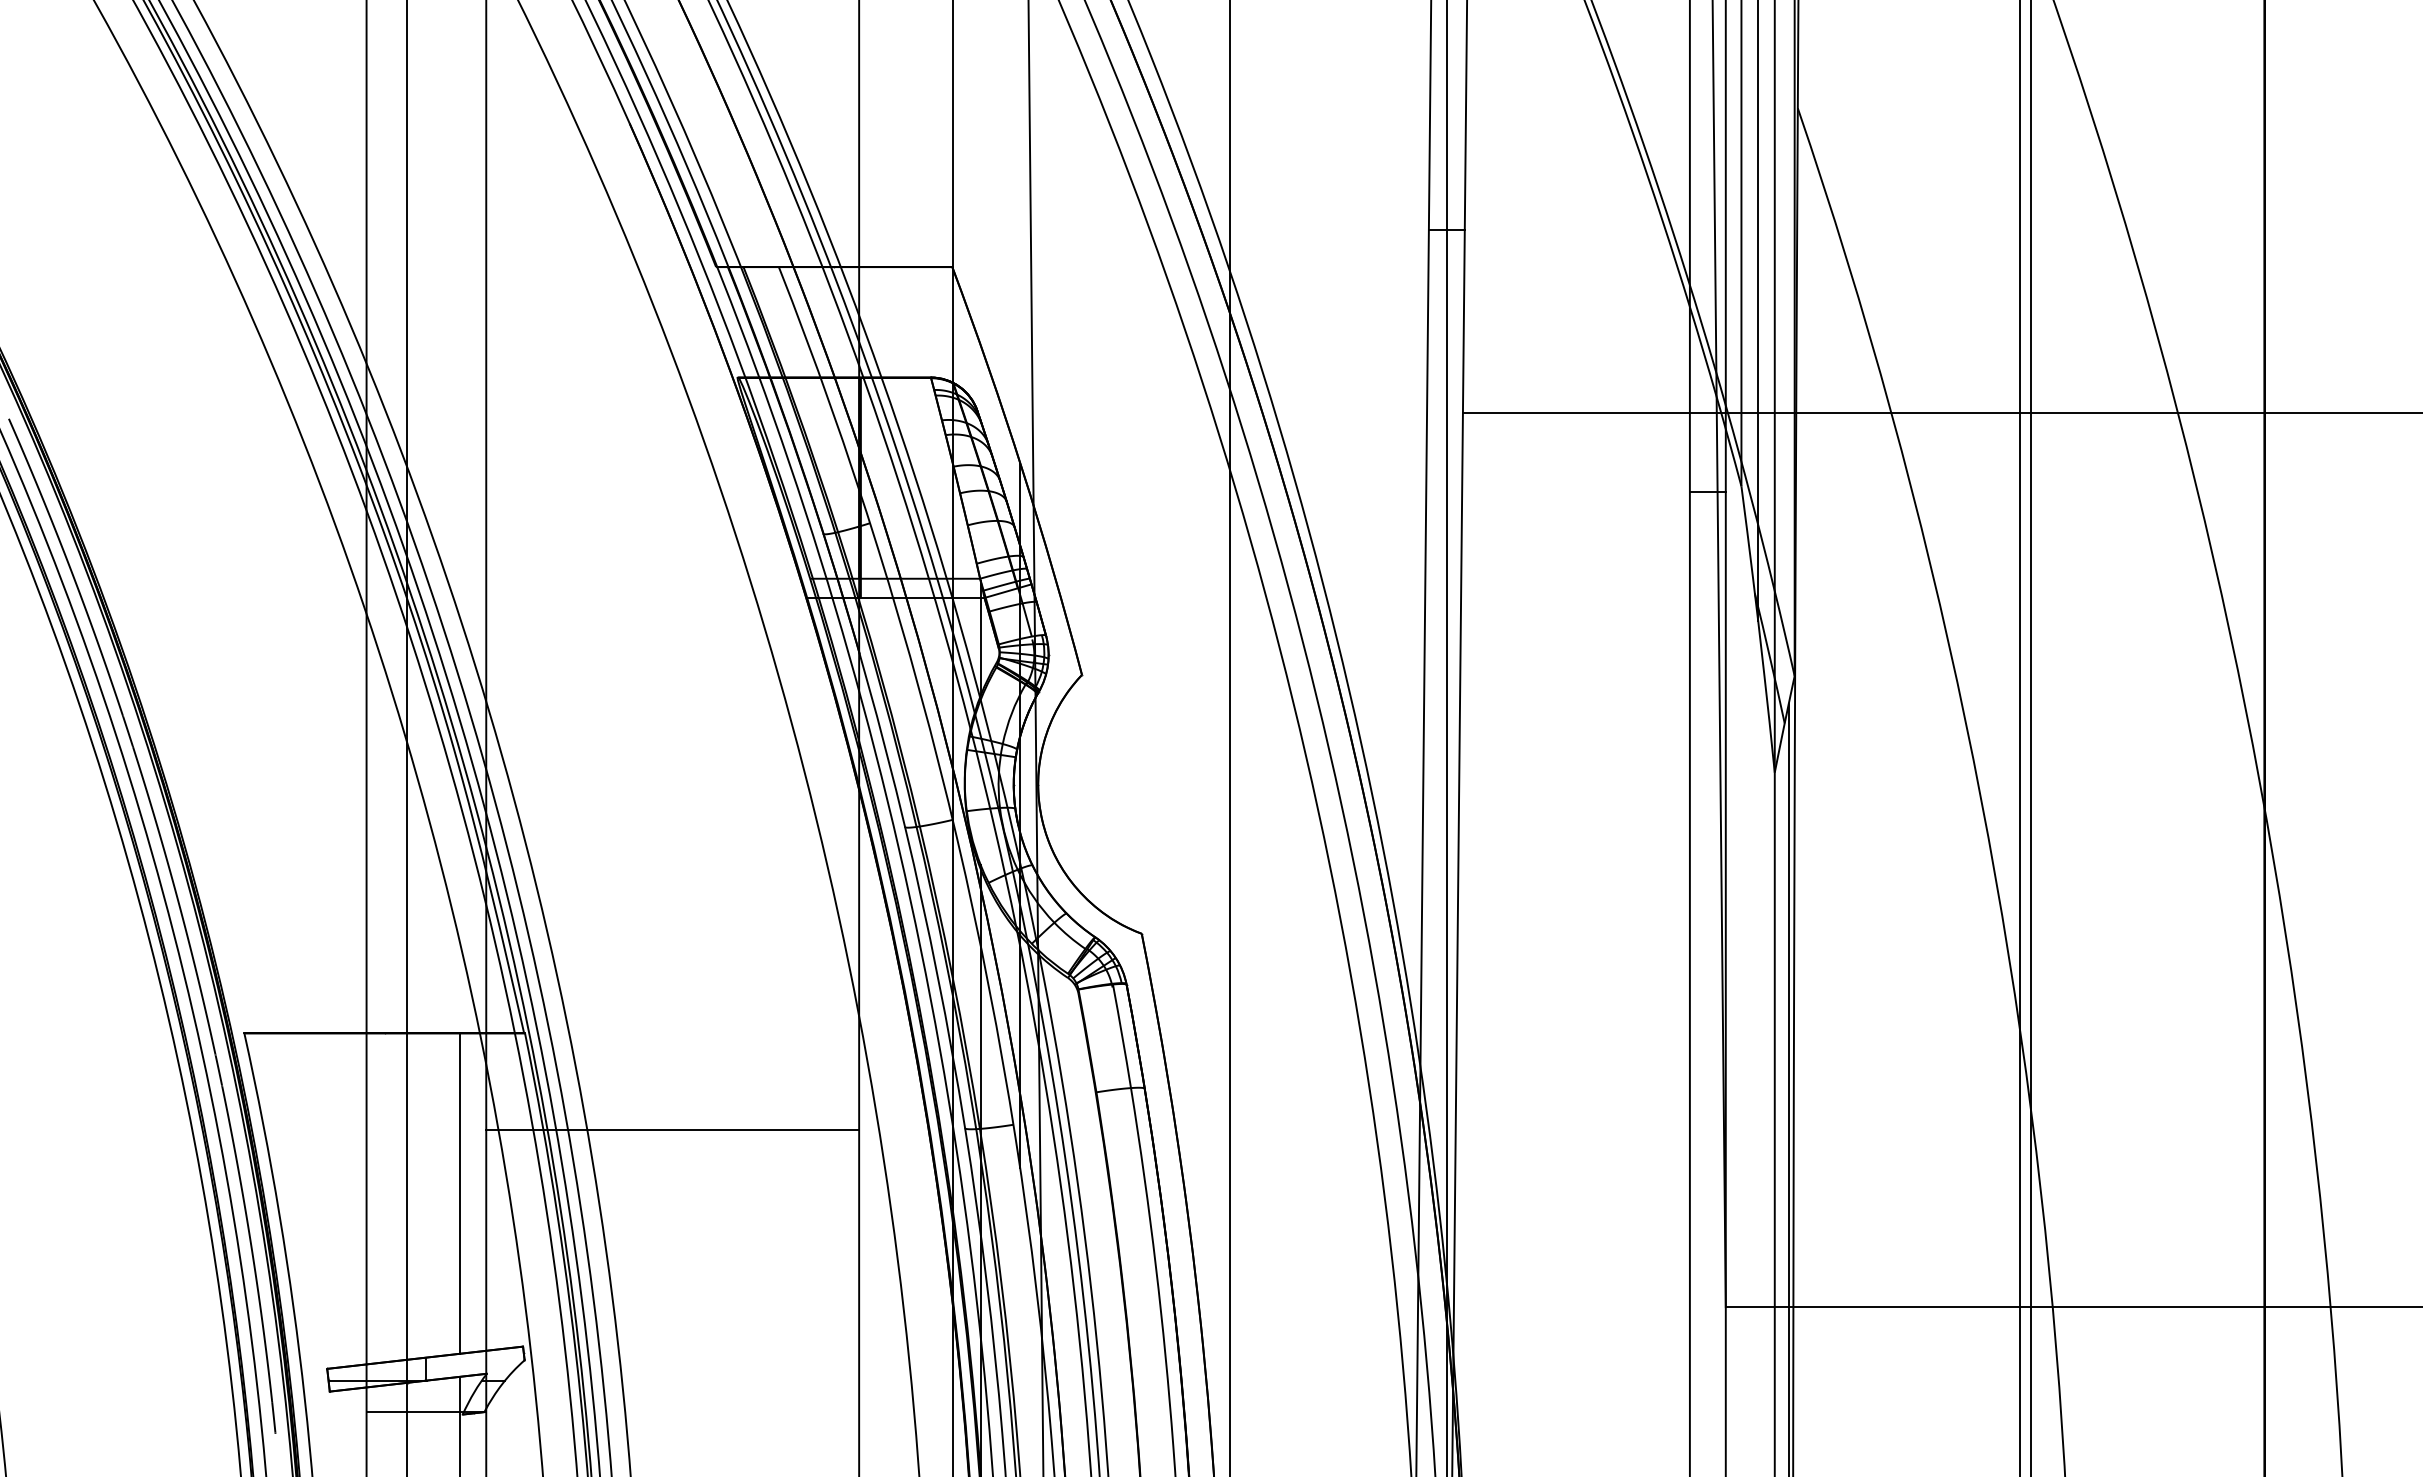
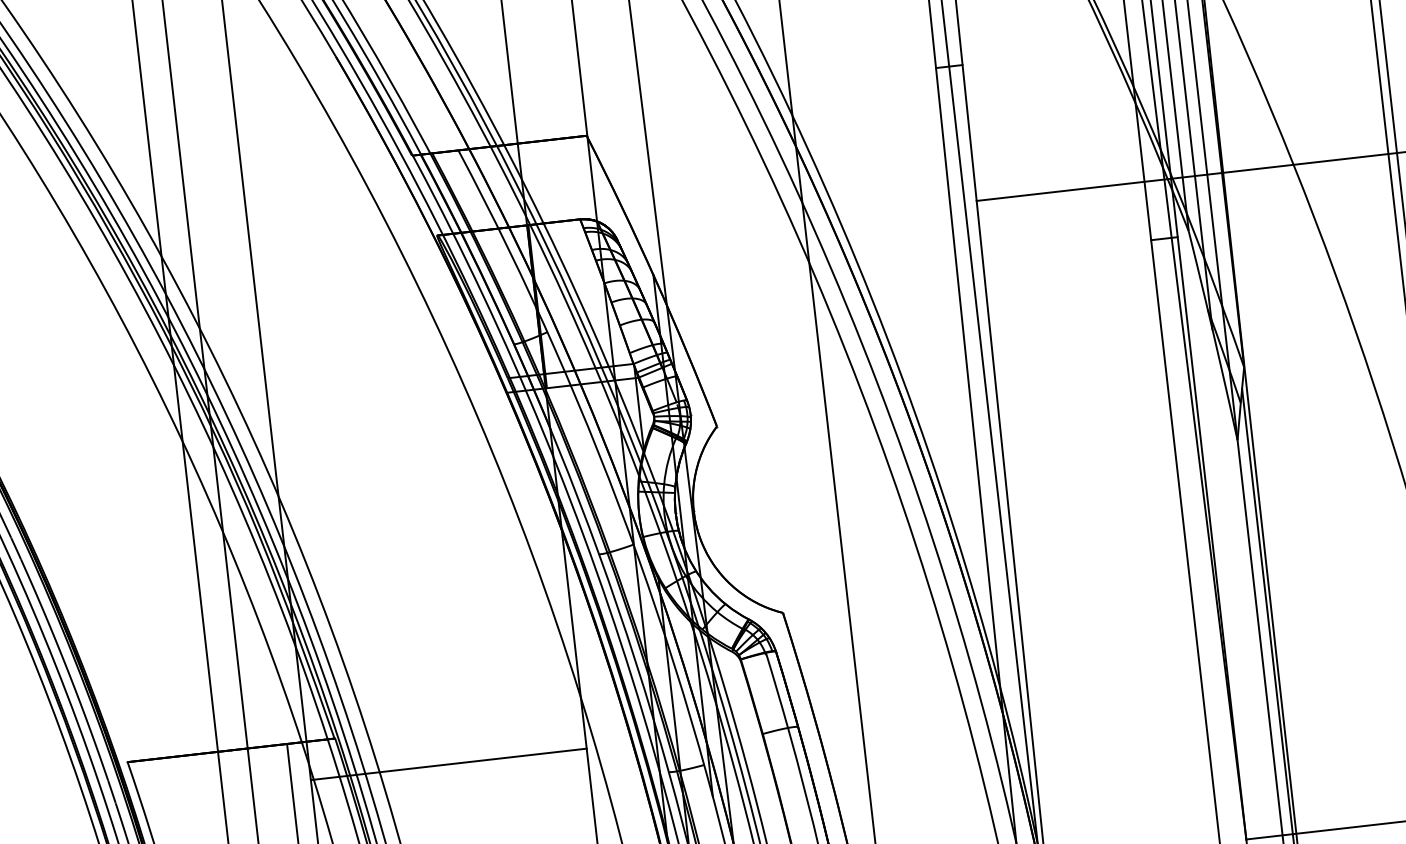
line: (672, 1130) -> (448, 764), moved

